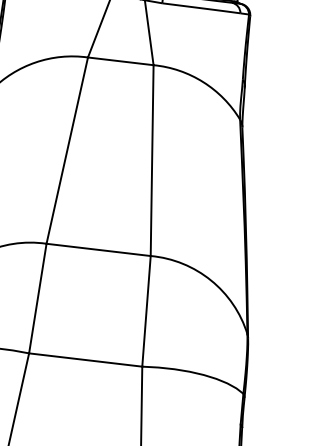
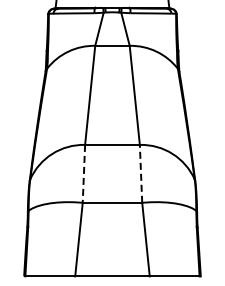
line: (37, 297) -> (83, 173), solid -> dashed
line: (147, 310) -> (141, 173), solid -> dashed

